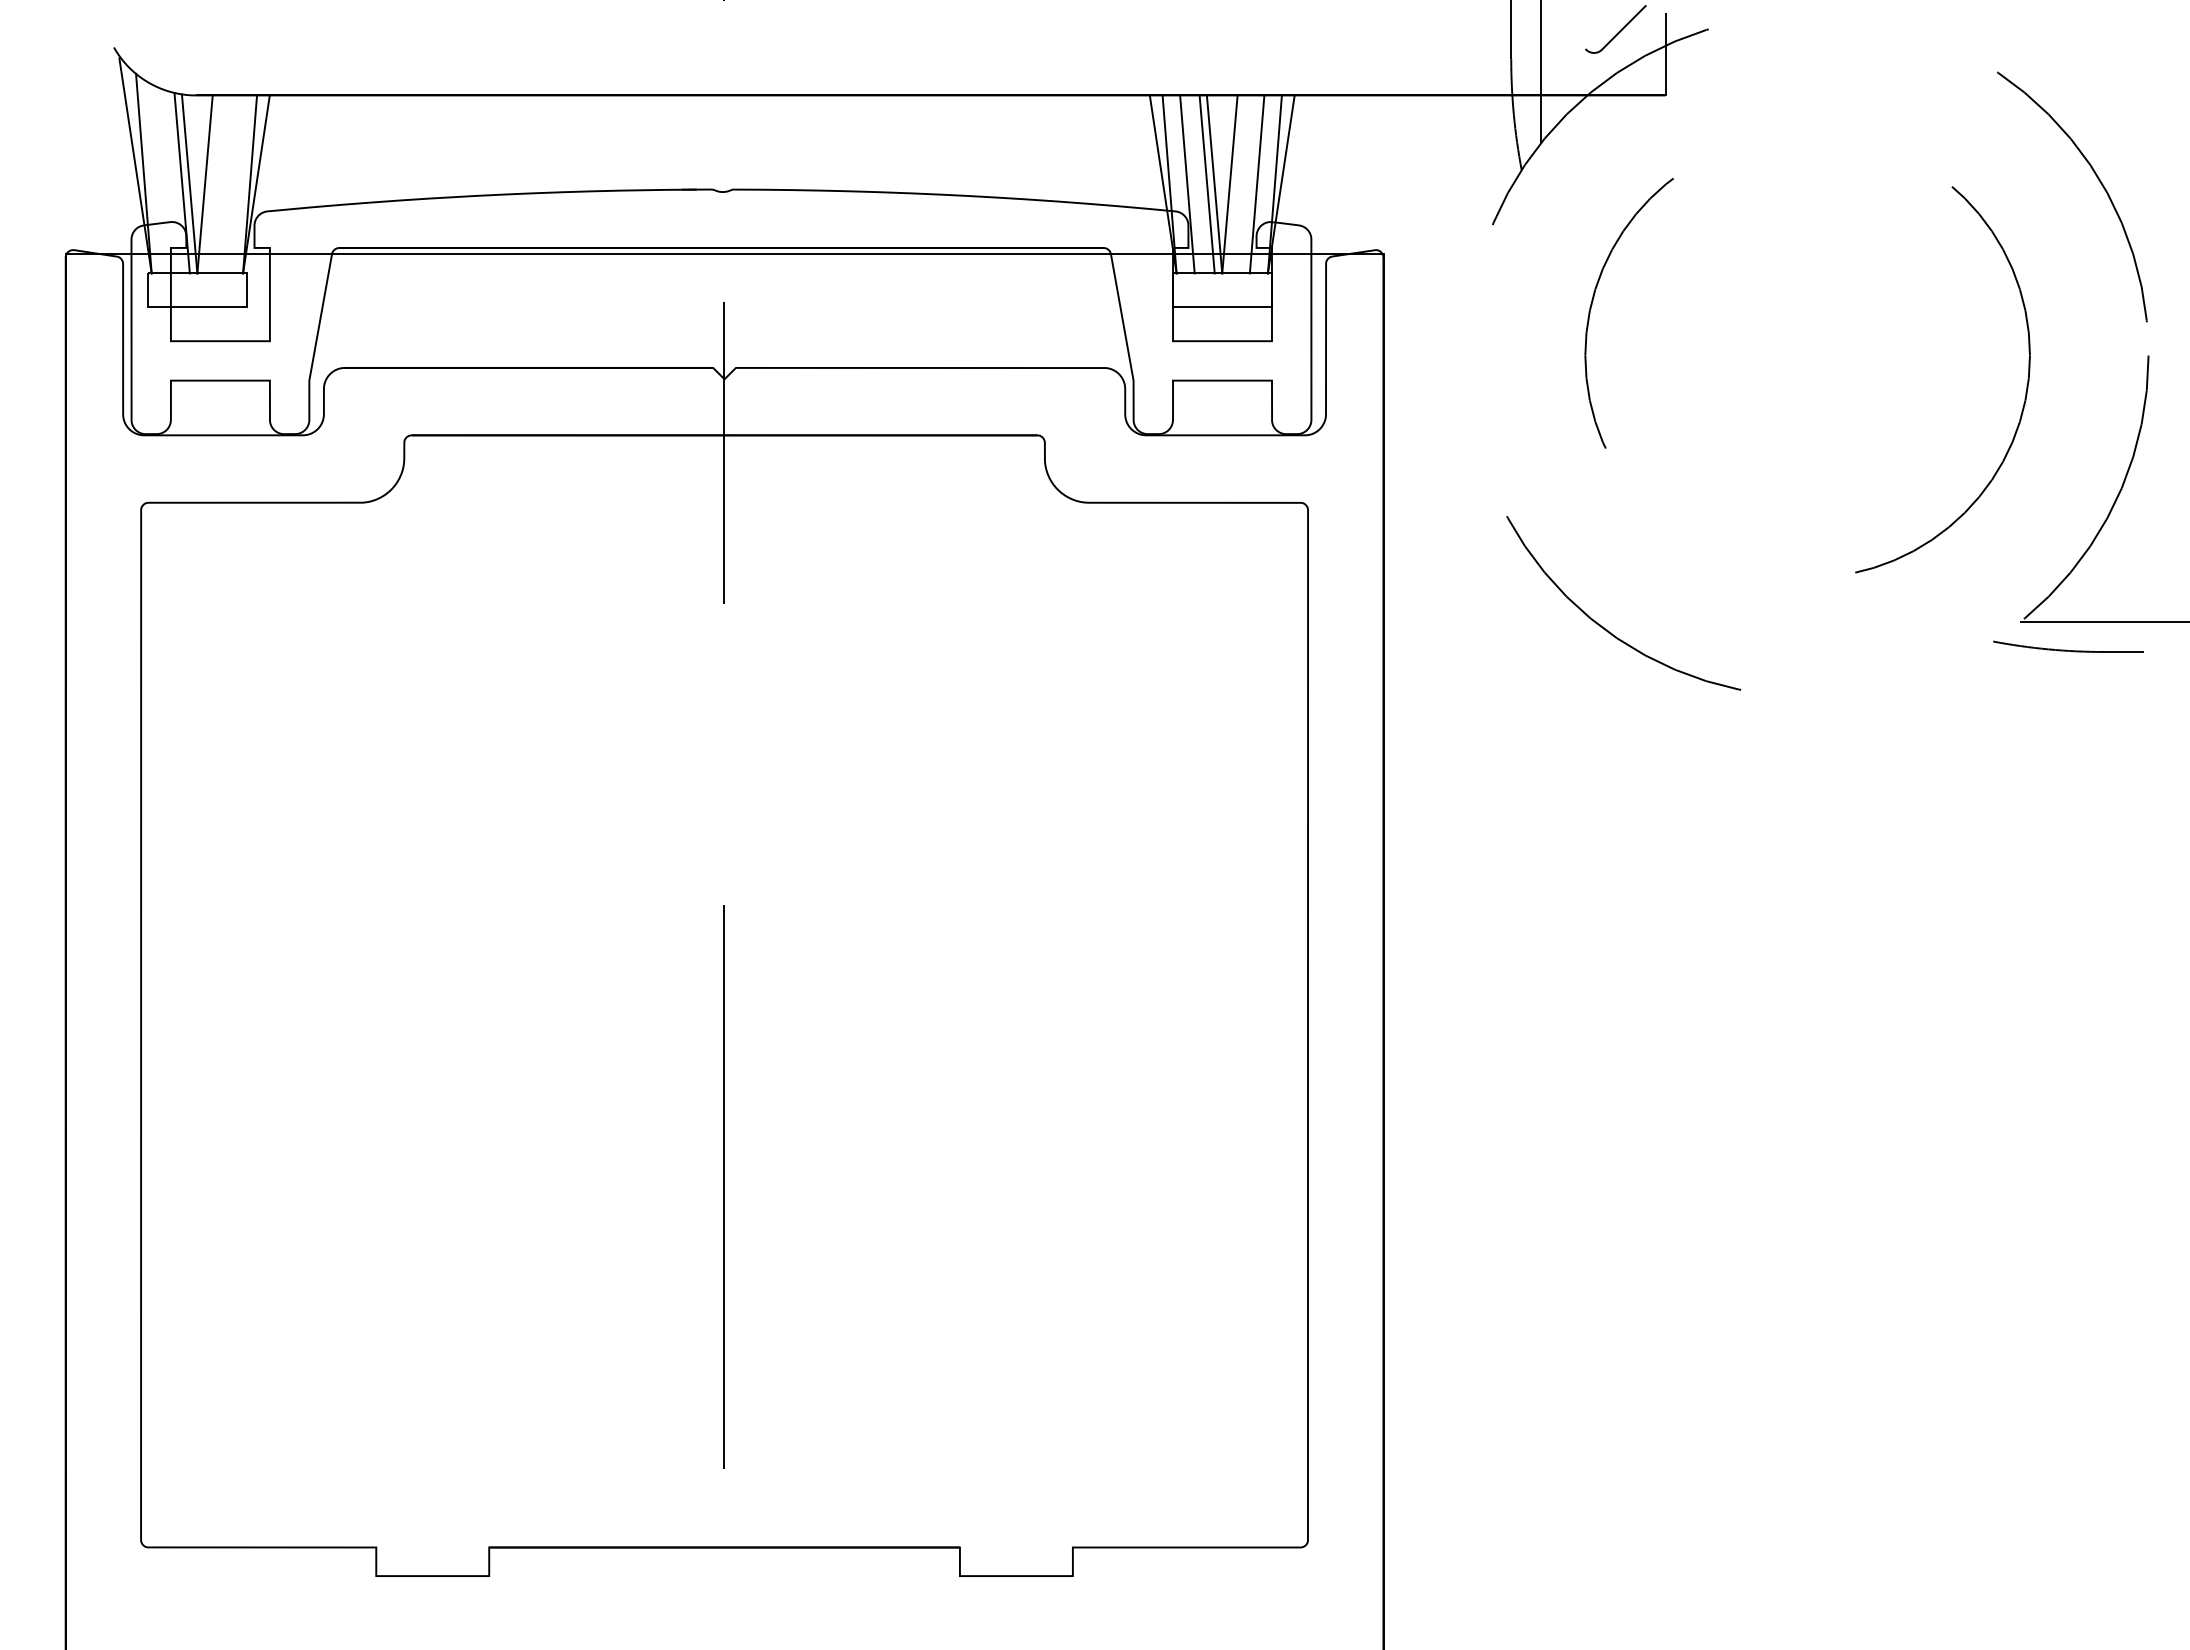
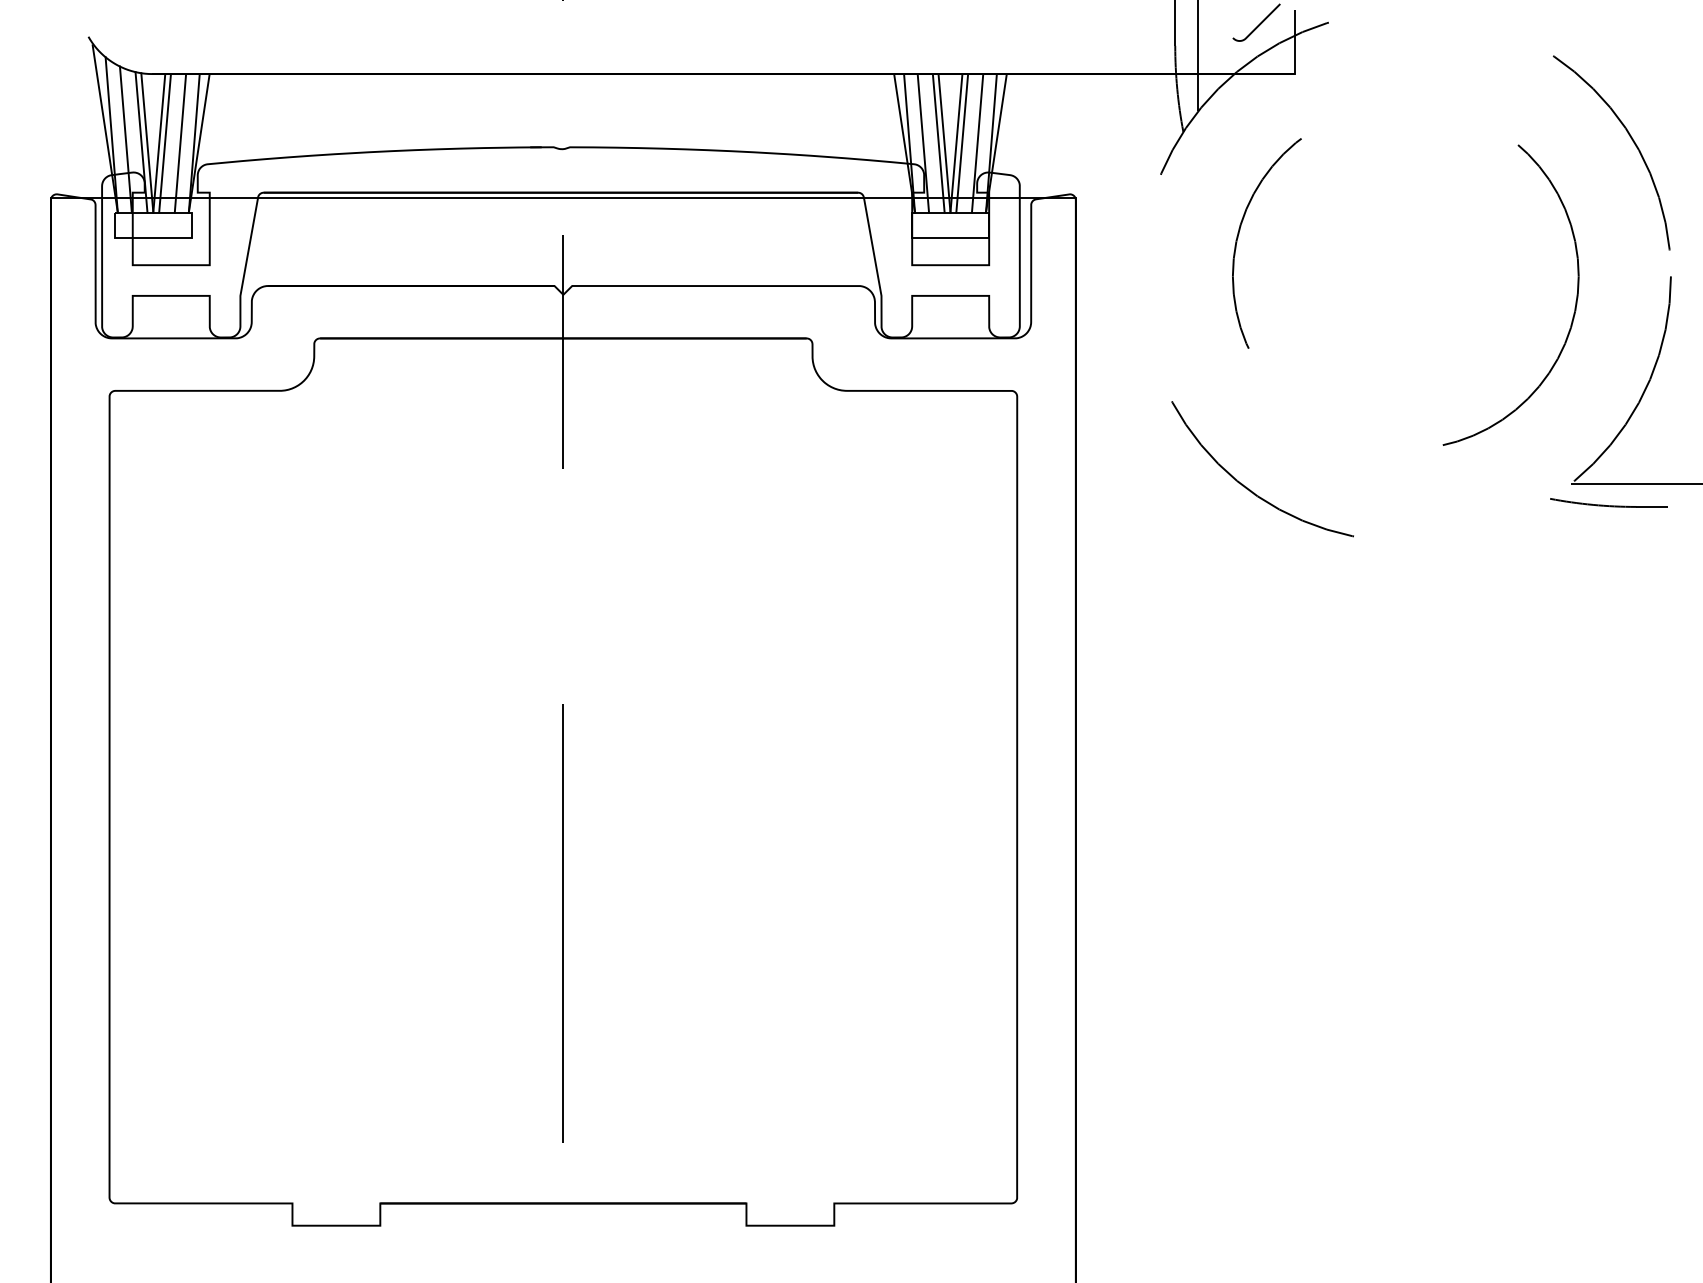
line: (161, 179) -> (125, 139), added
line: (212, 184) -> (165, 143), added
line: (232, 184) -> (180, 143), added
line: (1236, 184) -> (961, 143), added

